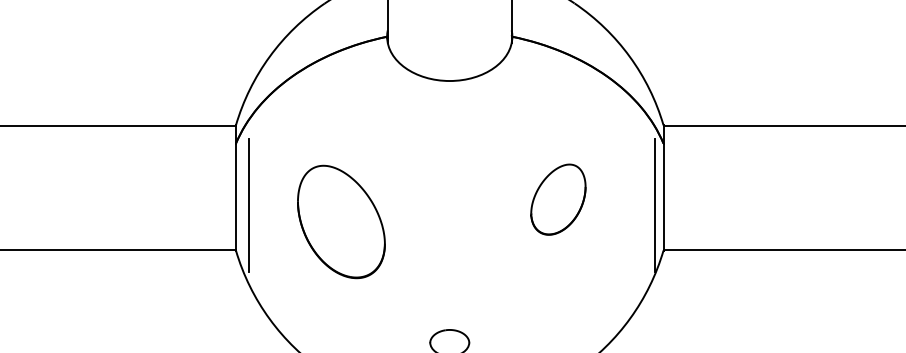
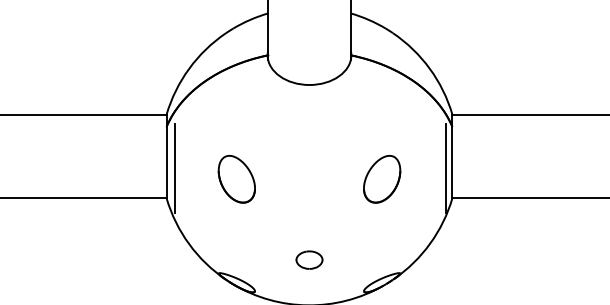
part: (558, 199) -> (382, 179), moved
part: (340, 222) -> (236, 179), size x0.62

